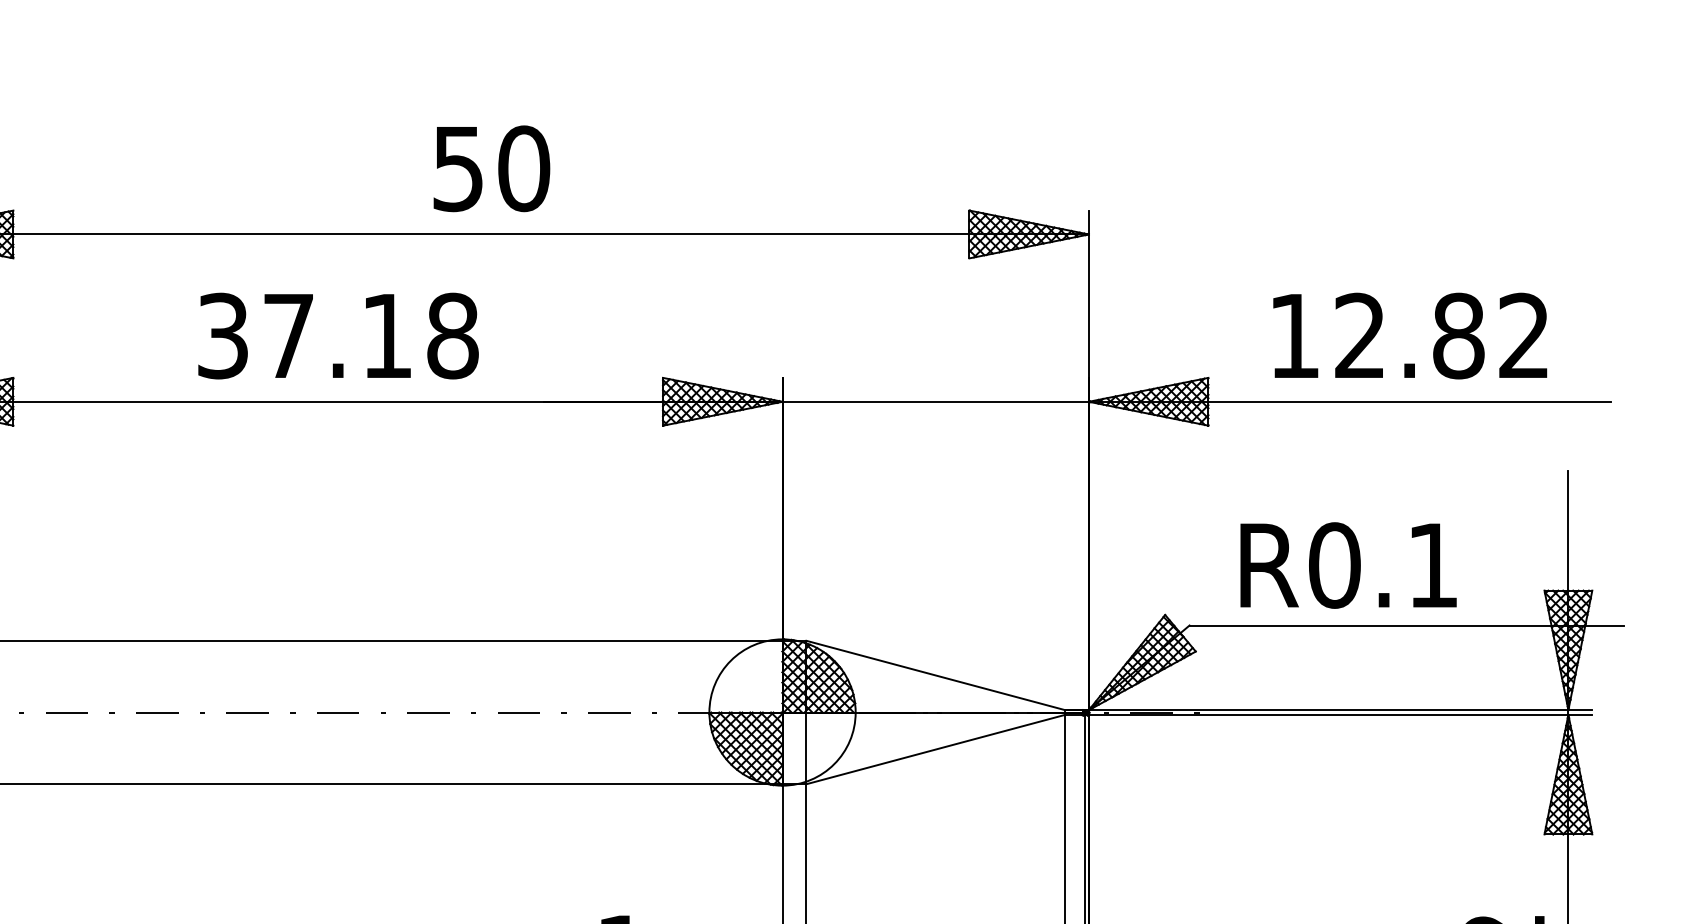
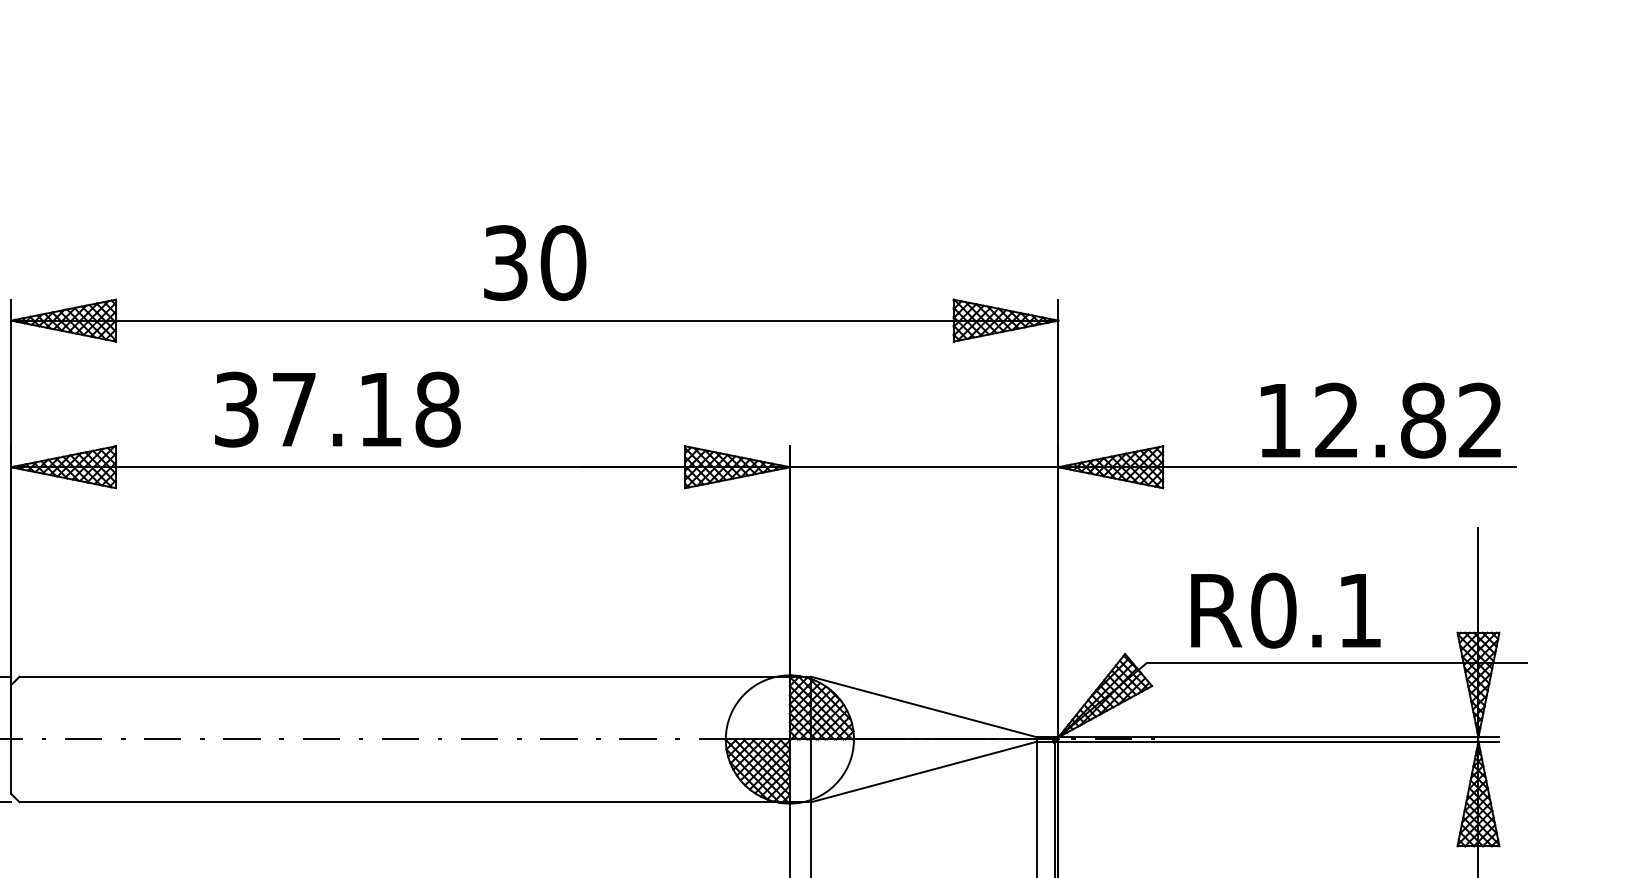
text: (457, 168) -> (505, 262), 50 -> 30
text: (338, 335) -> (337, 409), moved
text: (1409, 335) -> (1380, 420), moved

